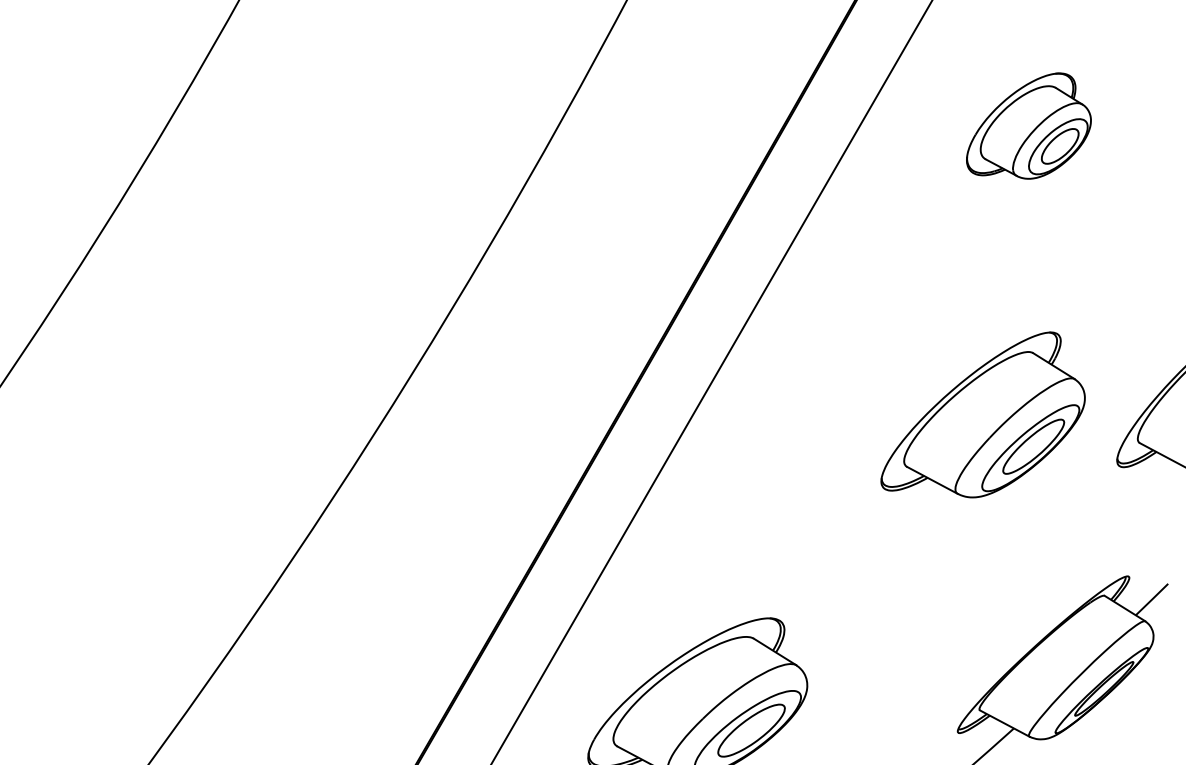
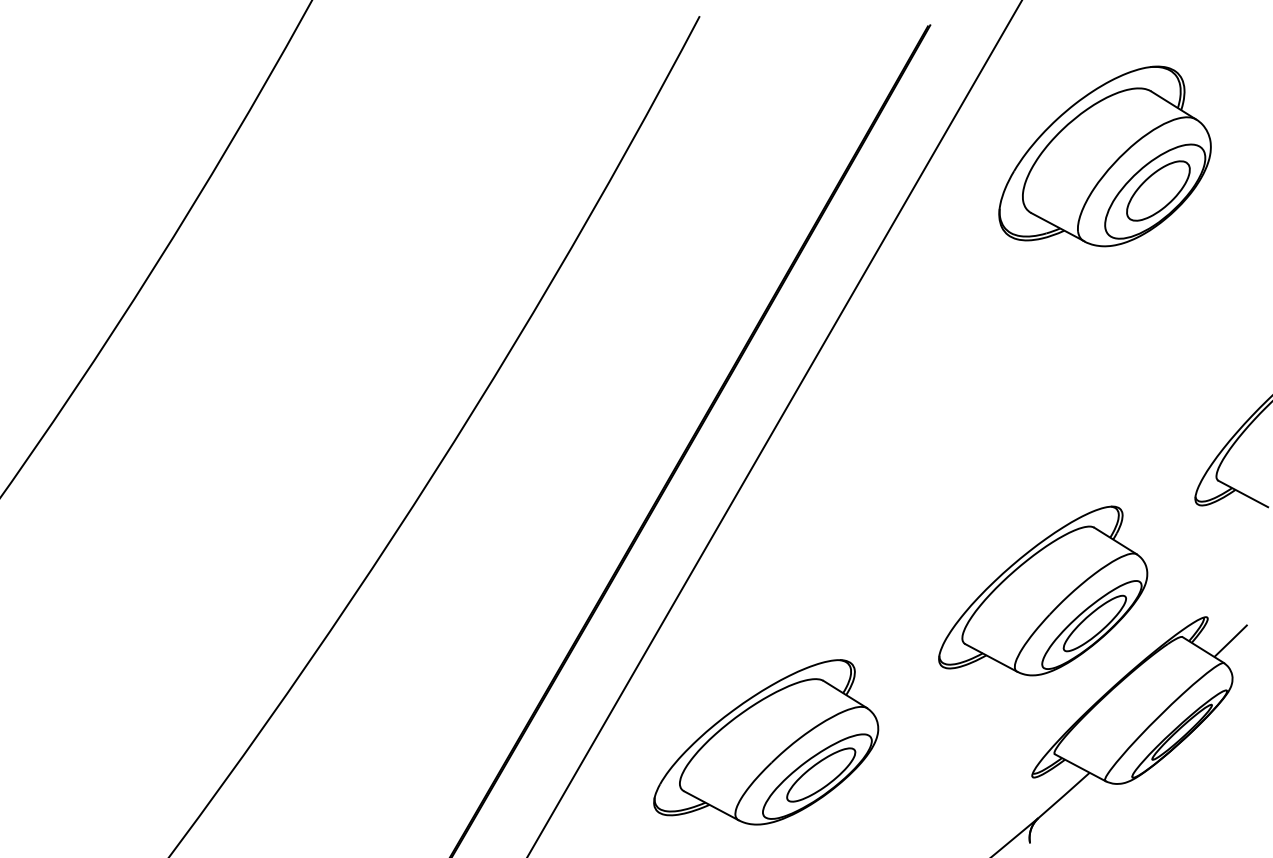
part: (1028, 126) -> (1104, 156), size x1.67
part: (983, 414) -> (1043, 590), moved

